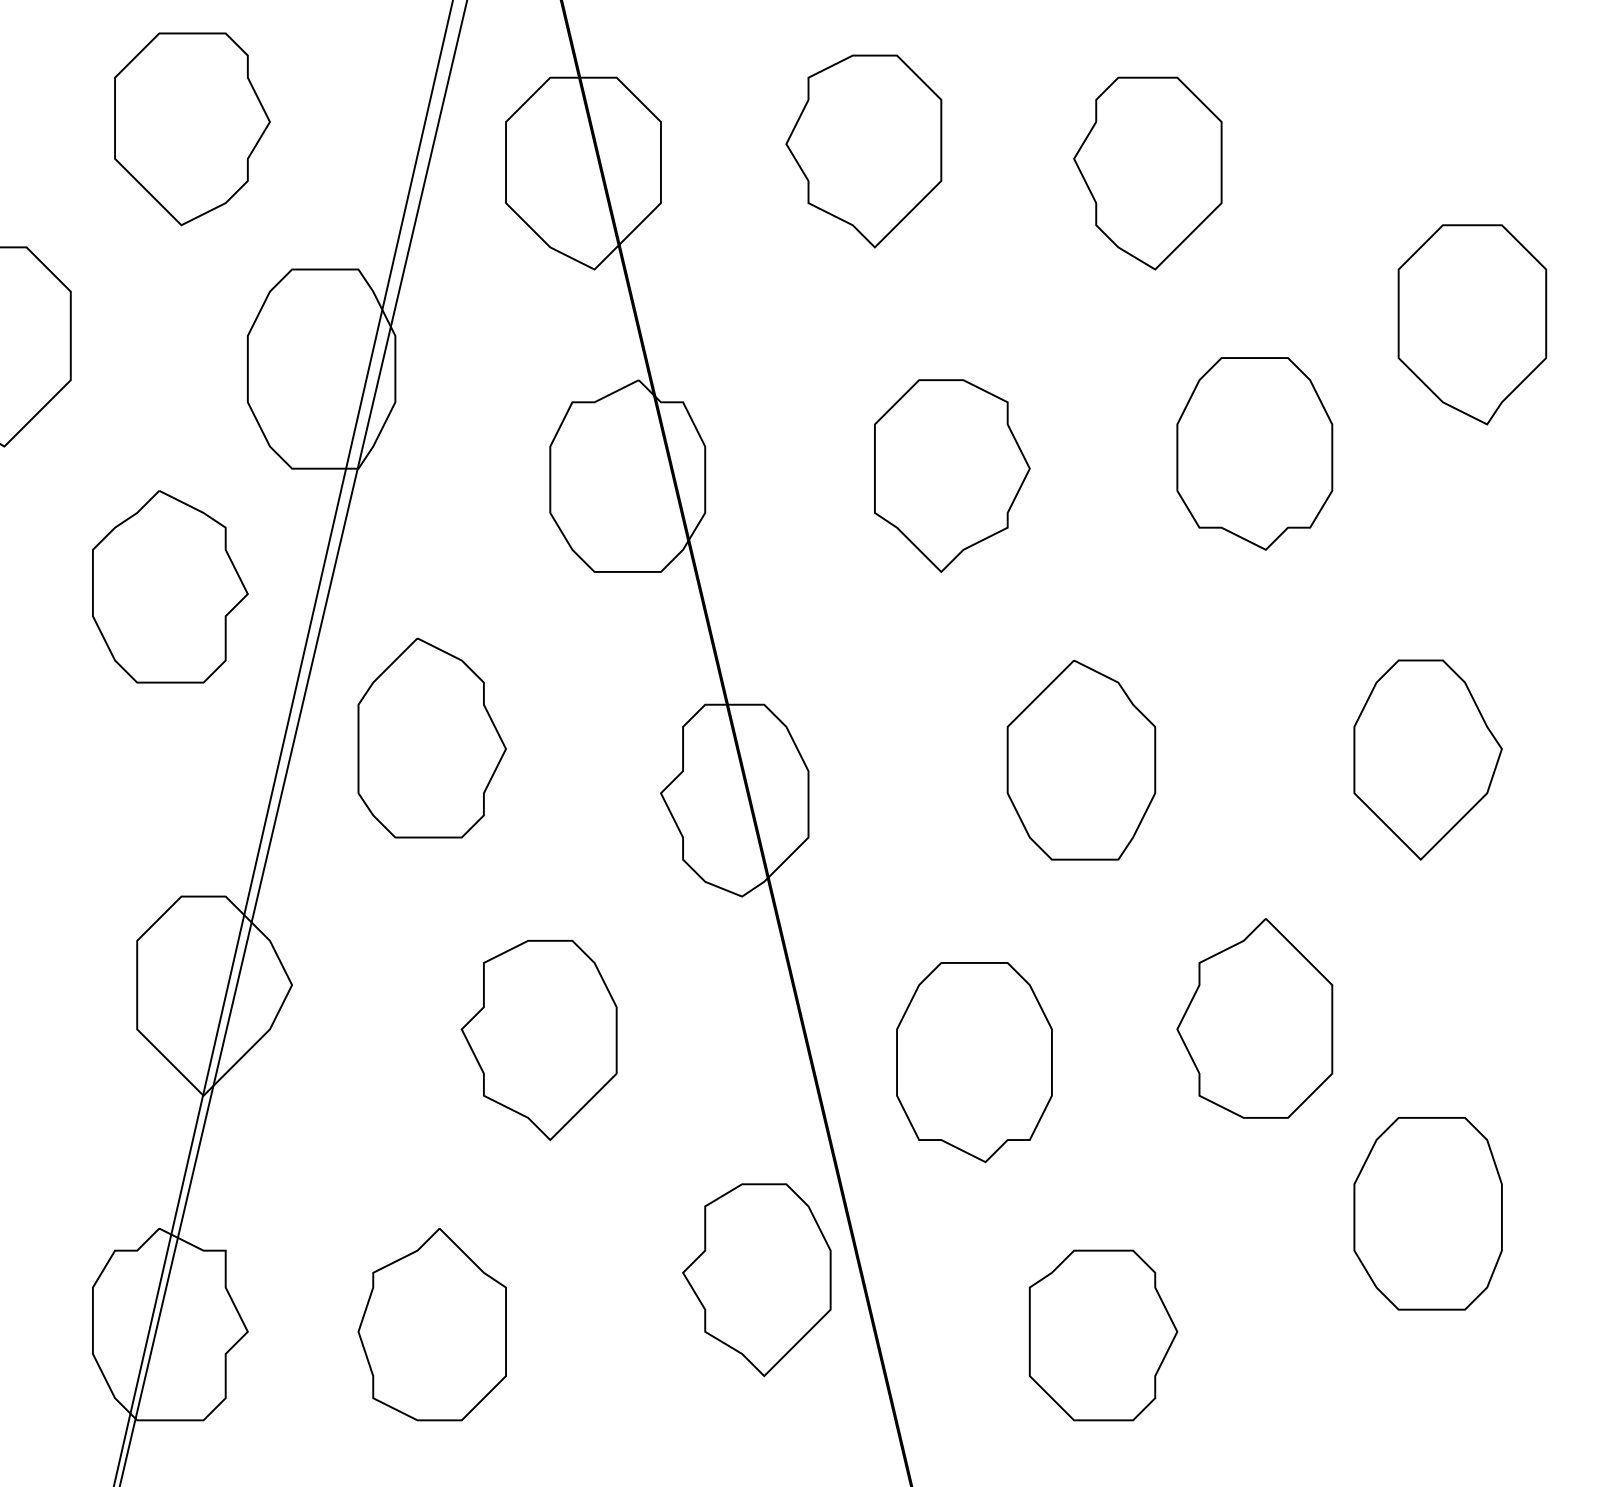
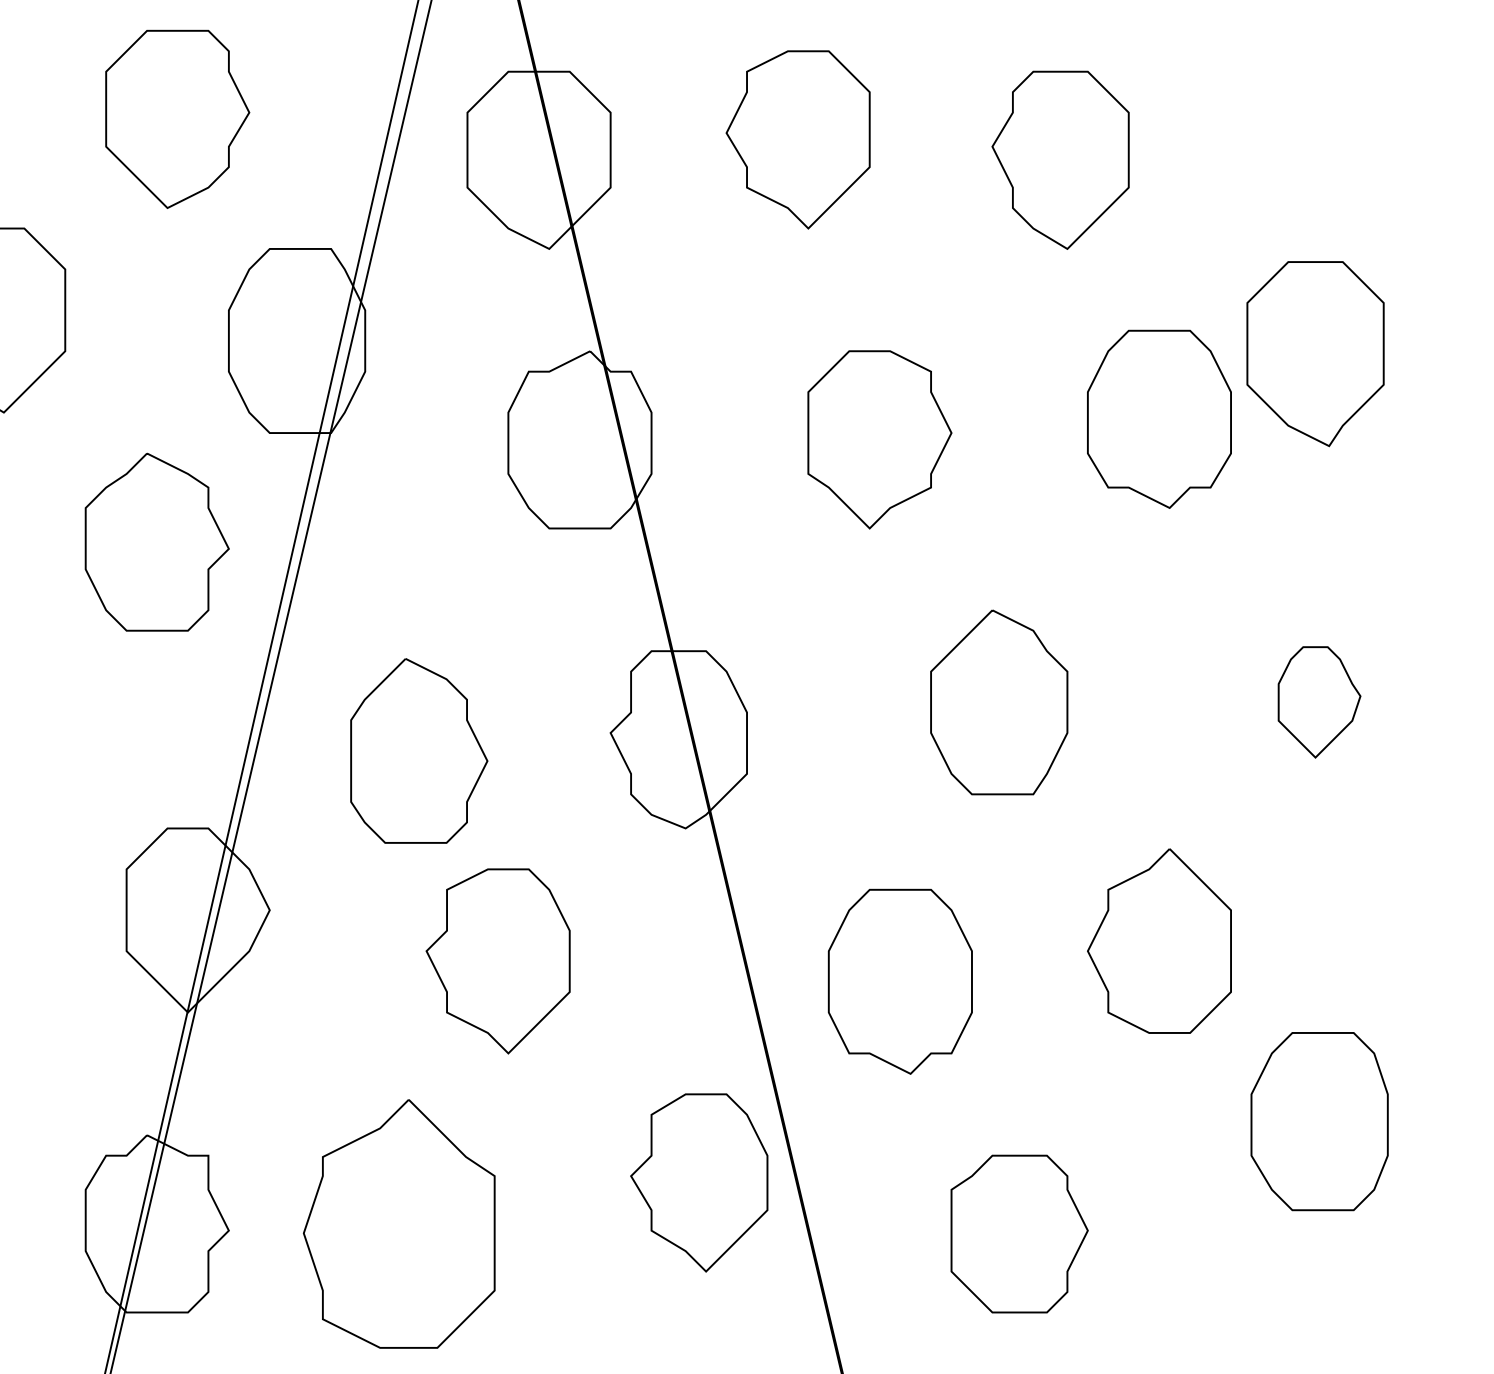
part: (1472, 325) -> (1315, 354), moved
part: (432, 737) -> (419, 750), moved
part: (1428, 760) -> (1319, 702), size x0.6
part: (432, 1324) -> (399, 1223), size x1.4

